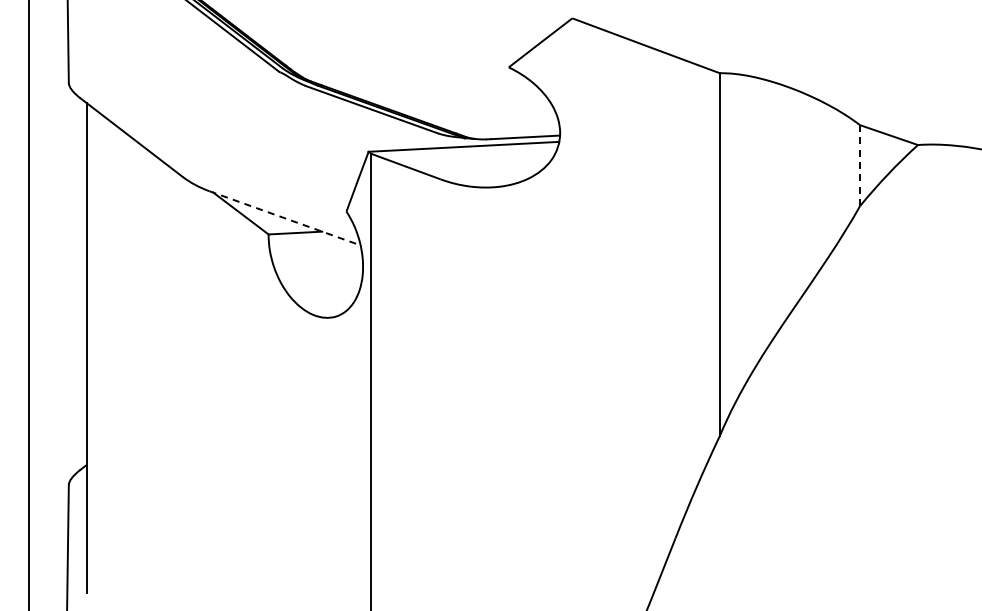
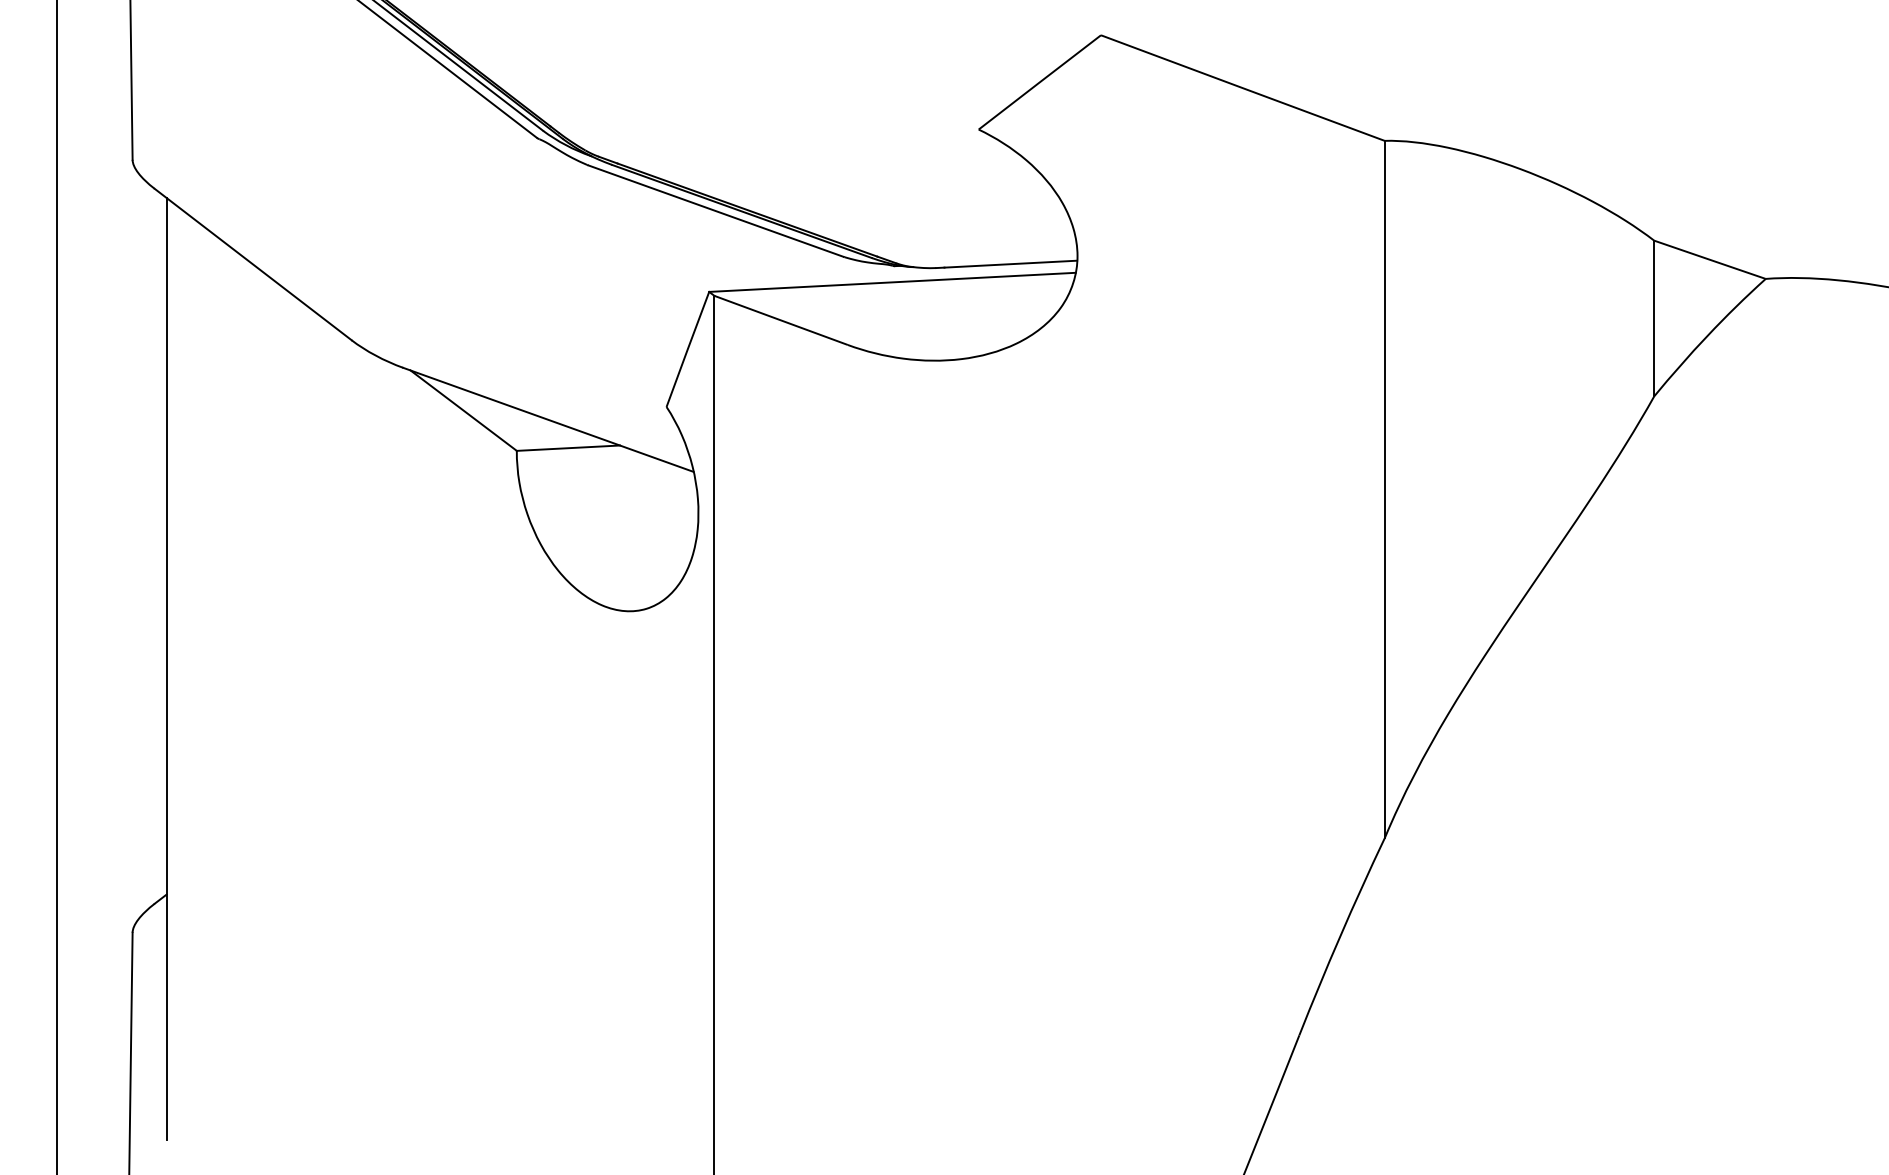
line: (860, 165) -> (1655, 318), dashed -> solid
line: (285, 218) -> (549, 420), dashed -> solid

